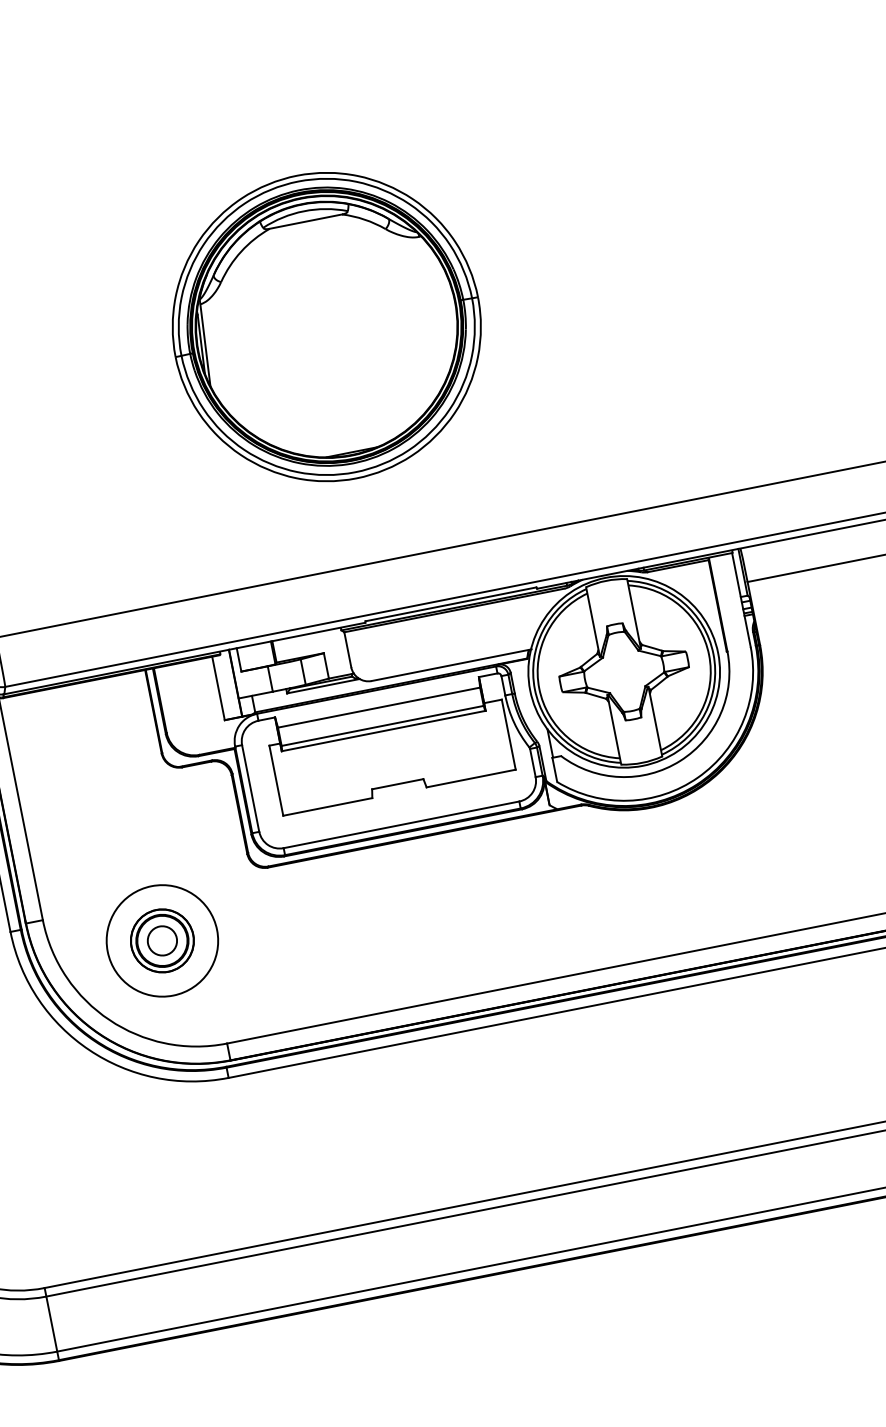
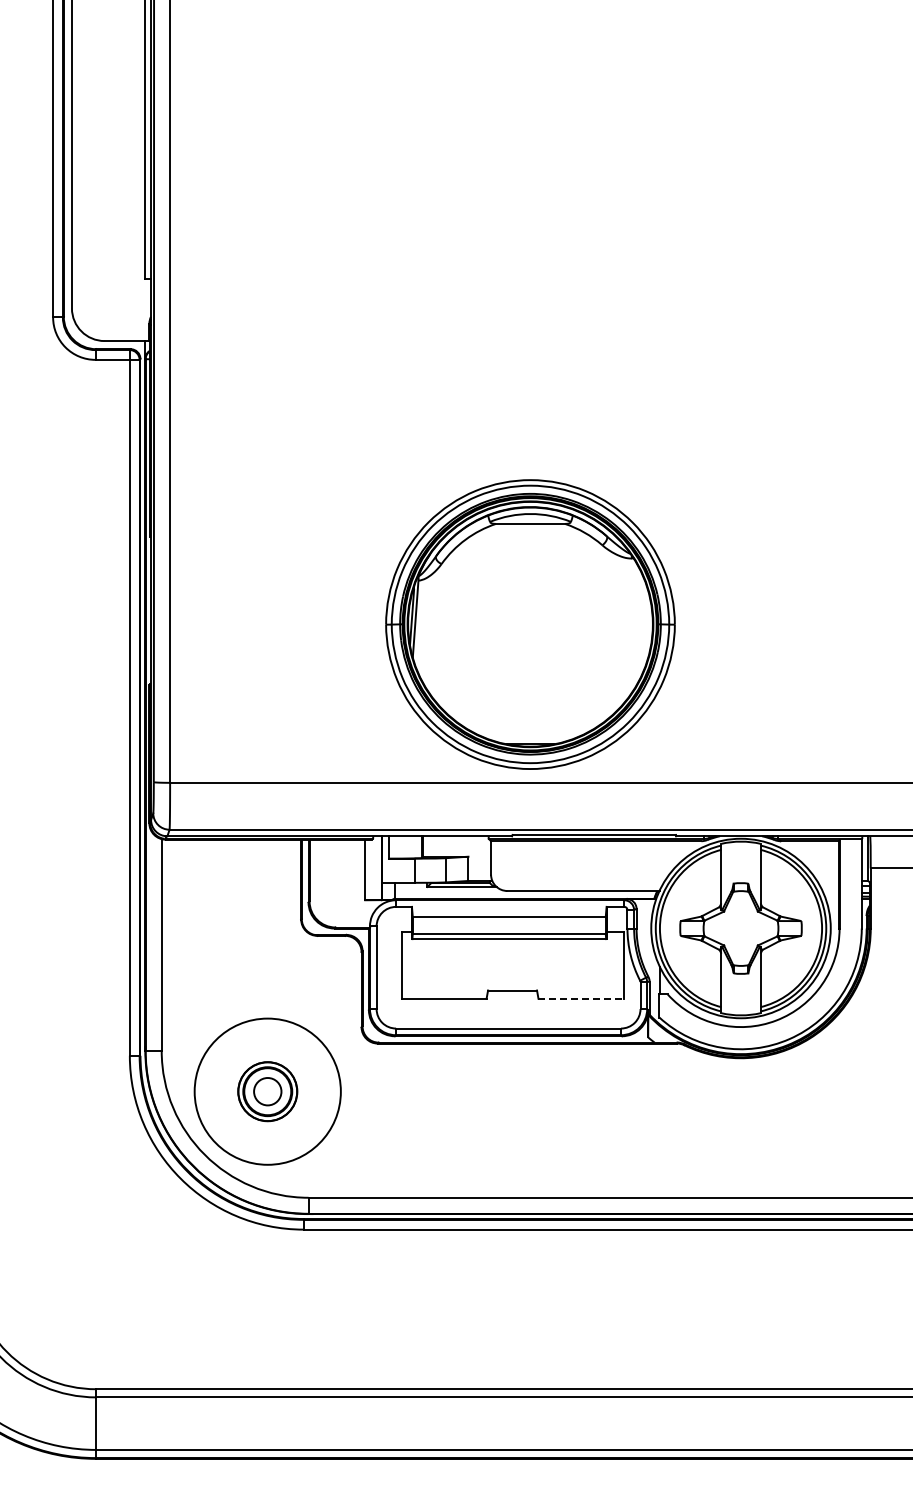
part: (326, 326) -> (530, 624), moved
line: (471, 778) -> (581, 998), solid -> dashed
circle: (162, 940) -> (267, 1091), size x1.4

